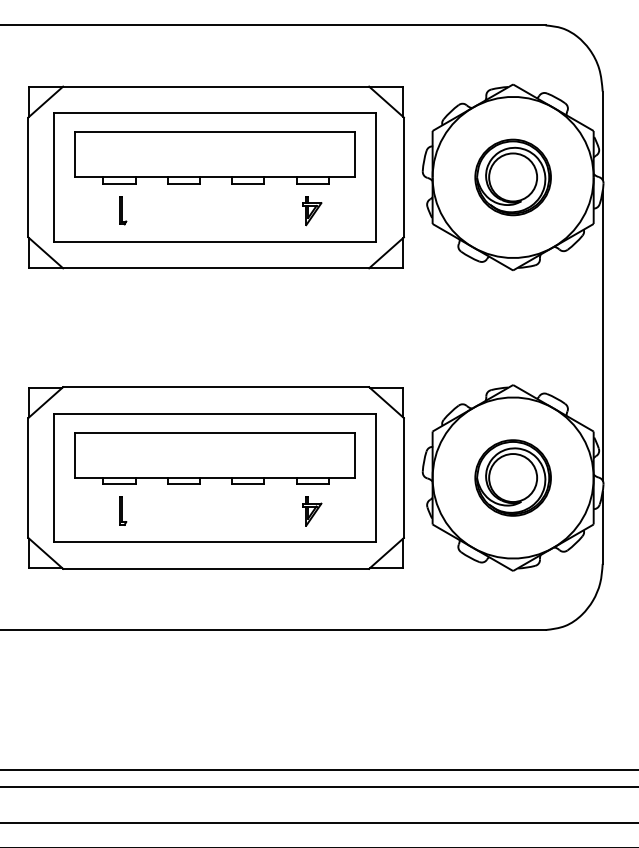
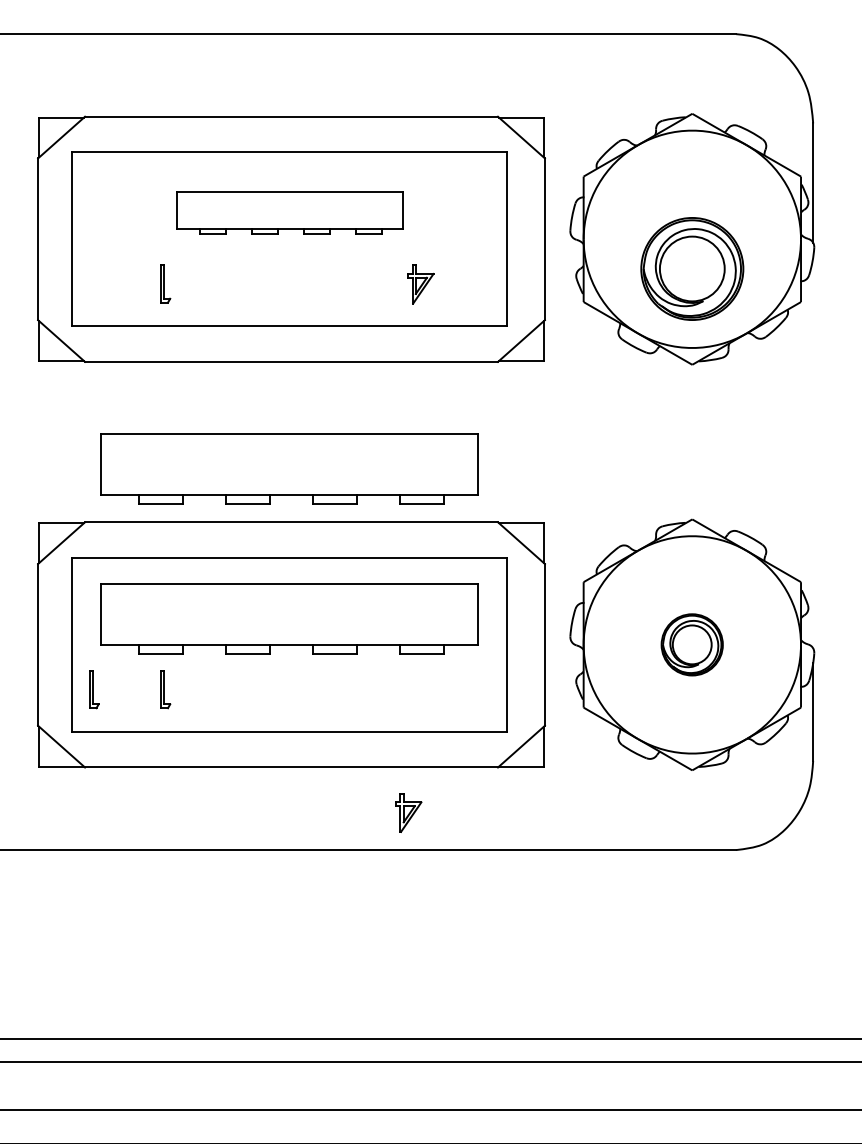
part: (214, 157) -> (289, 212), size x0.6
part: (512, 177) -> (691, 269), moved
line: (602, 335) -> (812, 452), removed
part: (214, 347) -> (289, 468), added
part: (512, 477) -> (691, 644), size x0.6
part: (70, 510) -> (94, 688), added
part: (312, 511) -> (409, 812), moved

